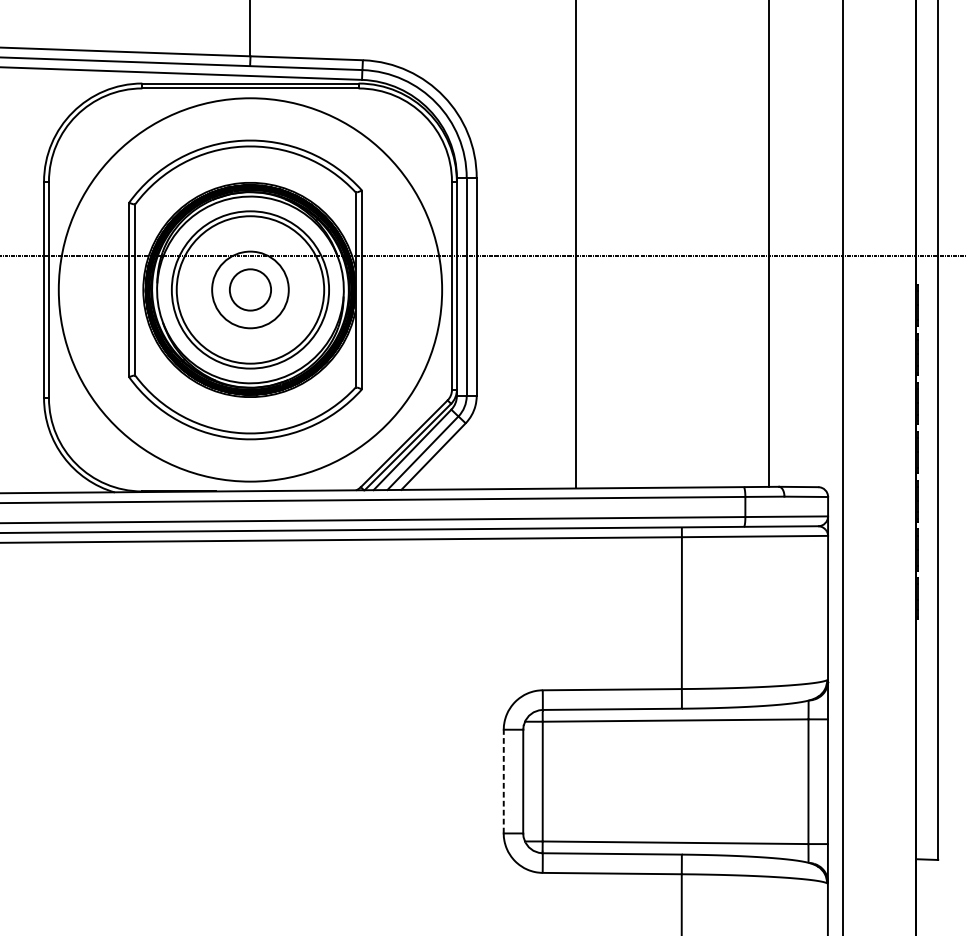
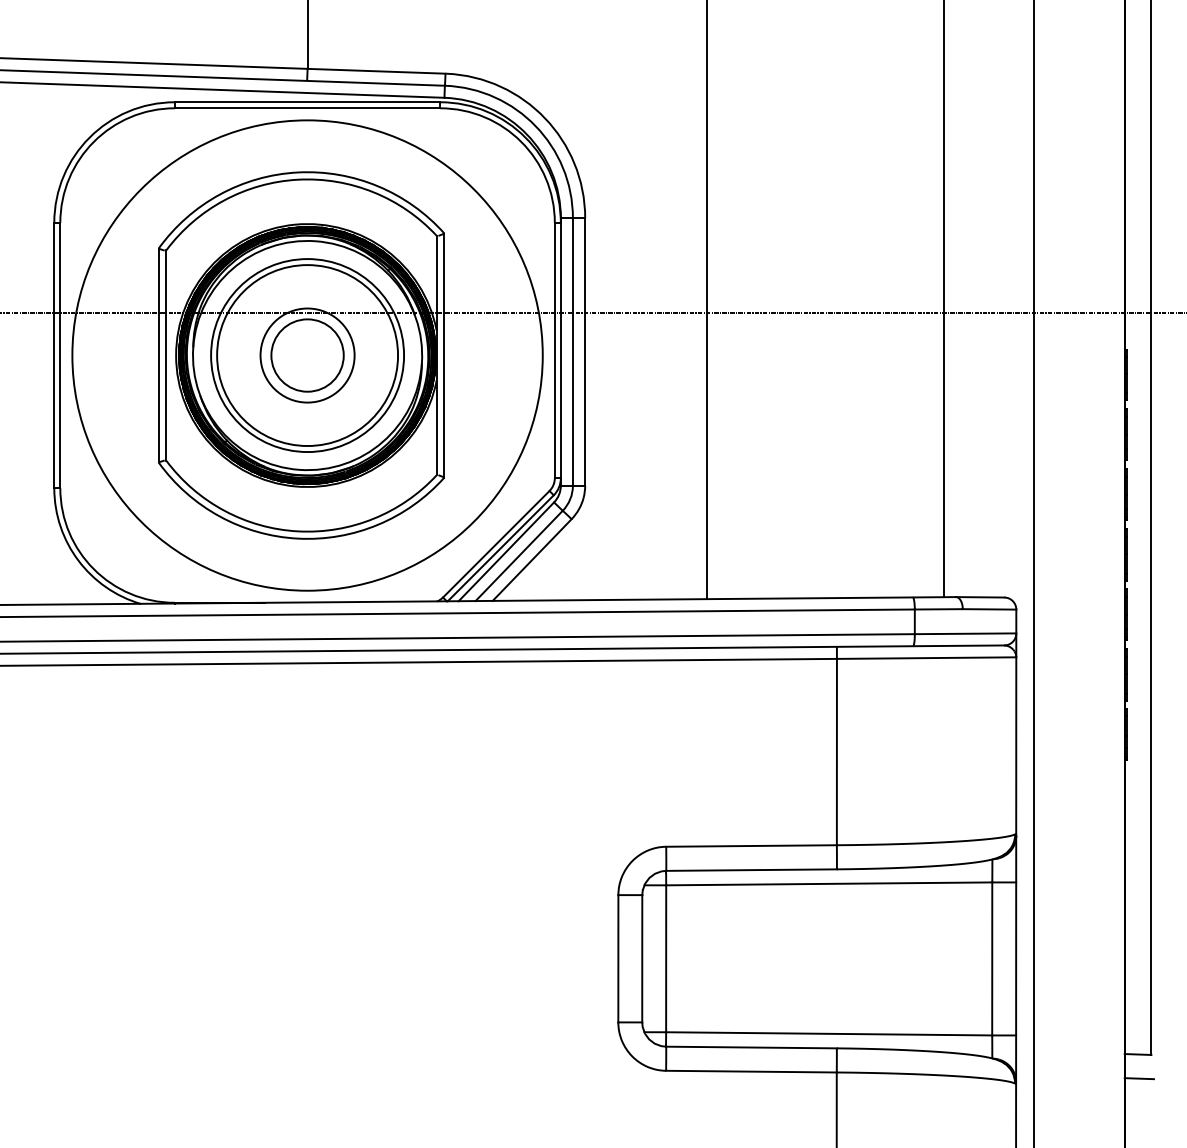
circle: (250, 289) -> (307, 355), size x1.43
line: (503, 781) -> (618, 958), dashed -> solid
line: (928, 879) -> (1139, 1078), added

